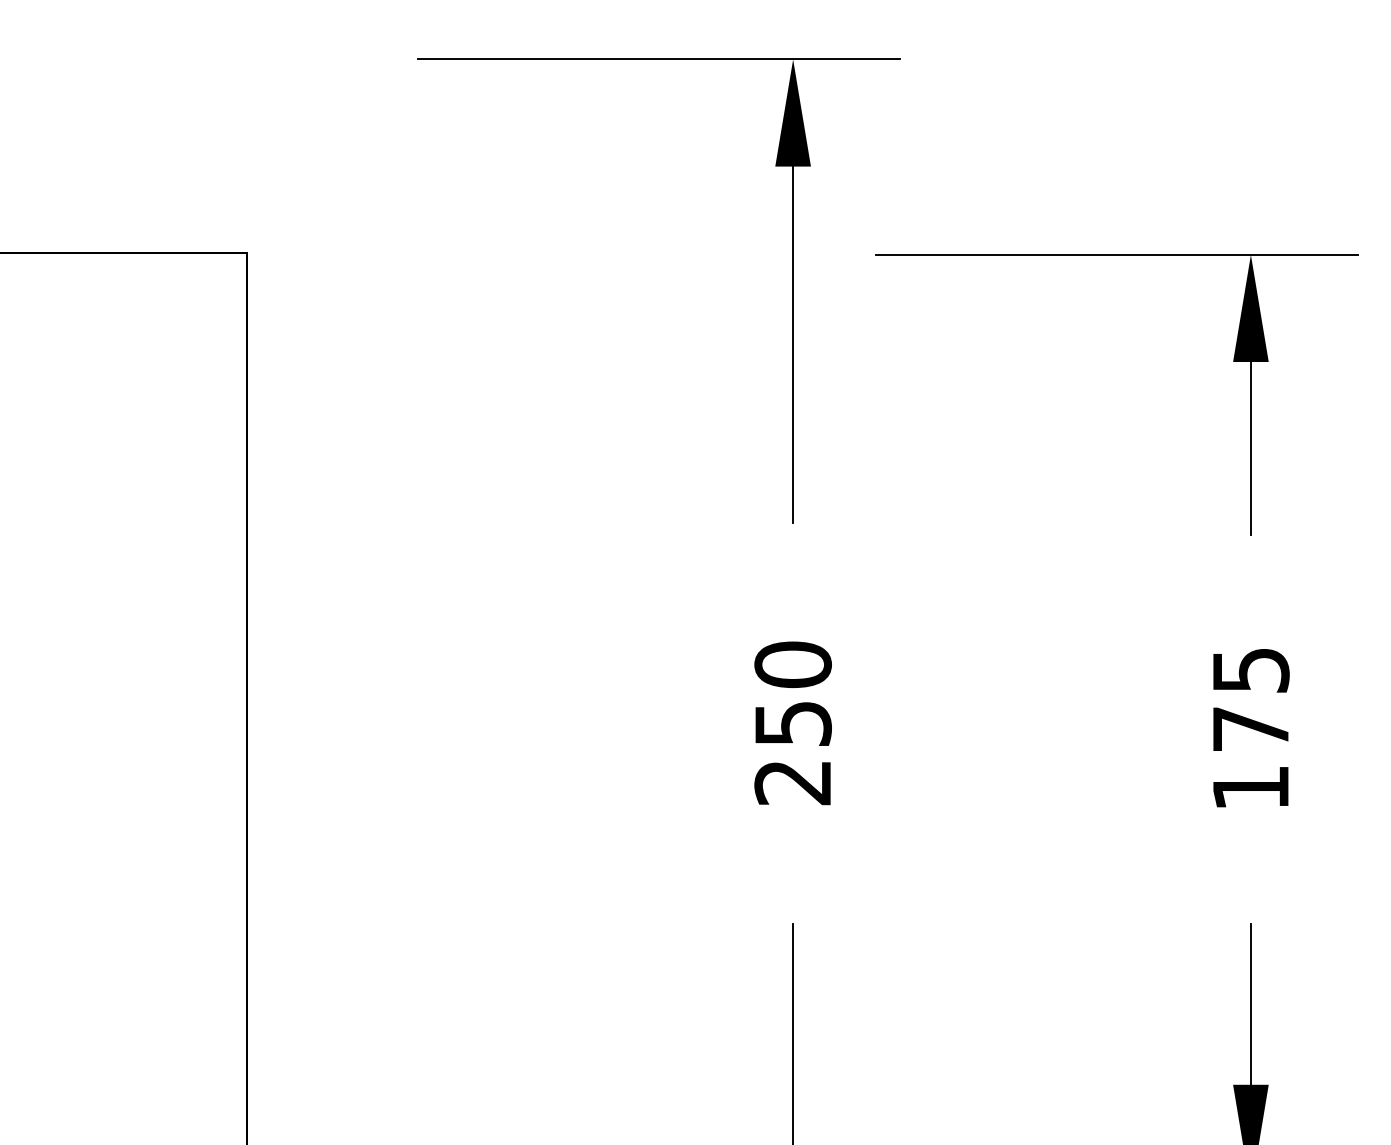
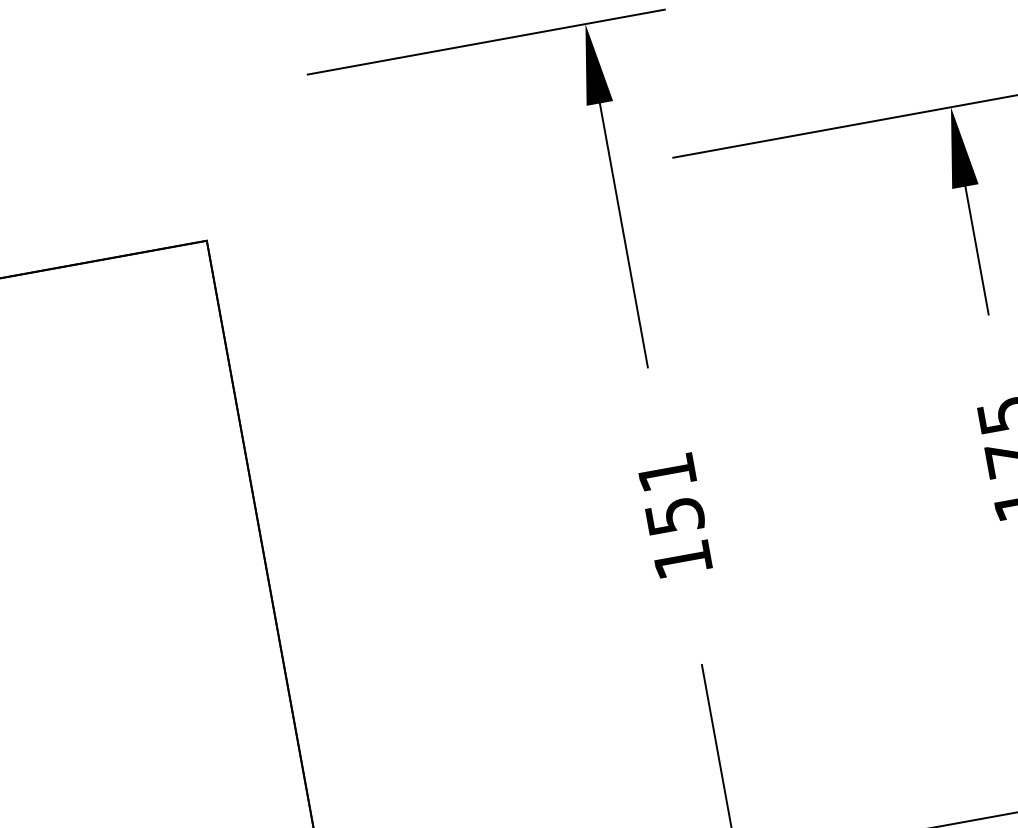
text: (792, 723) -> (674, 516), 250 -> 151

